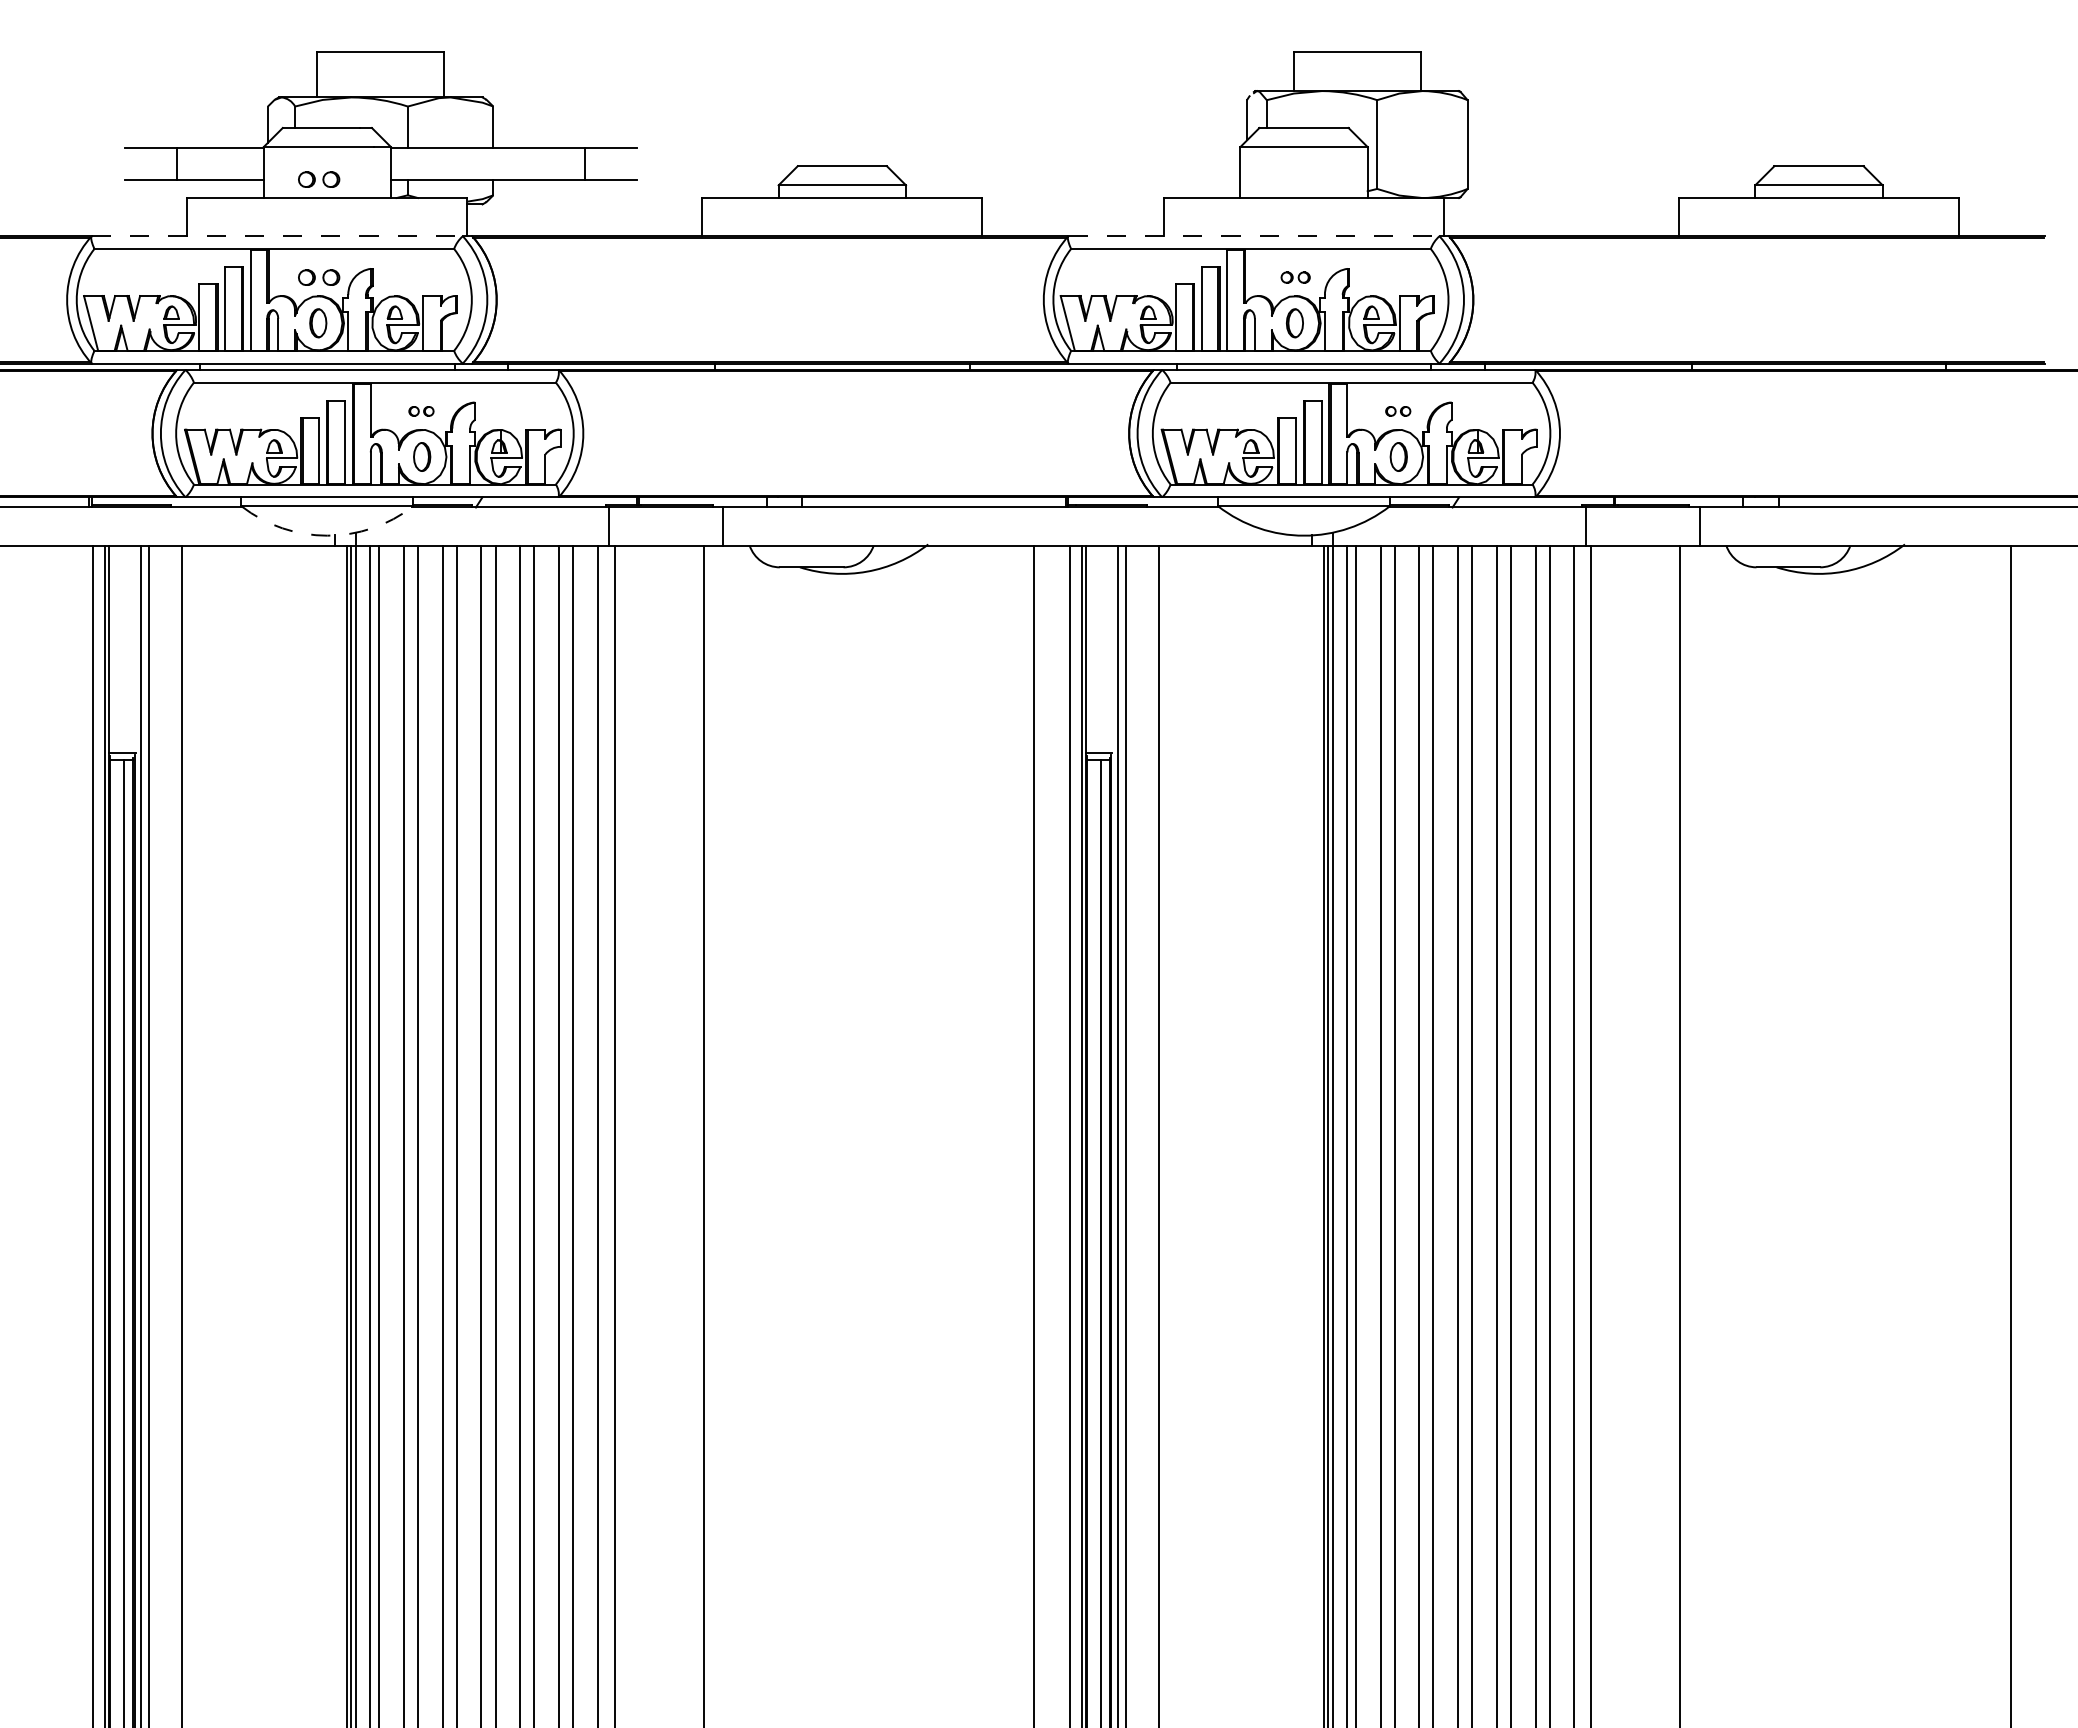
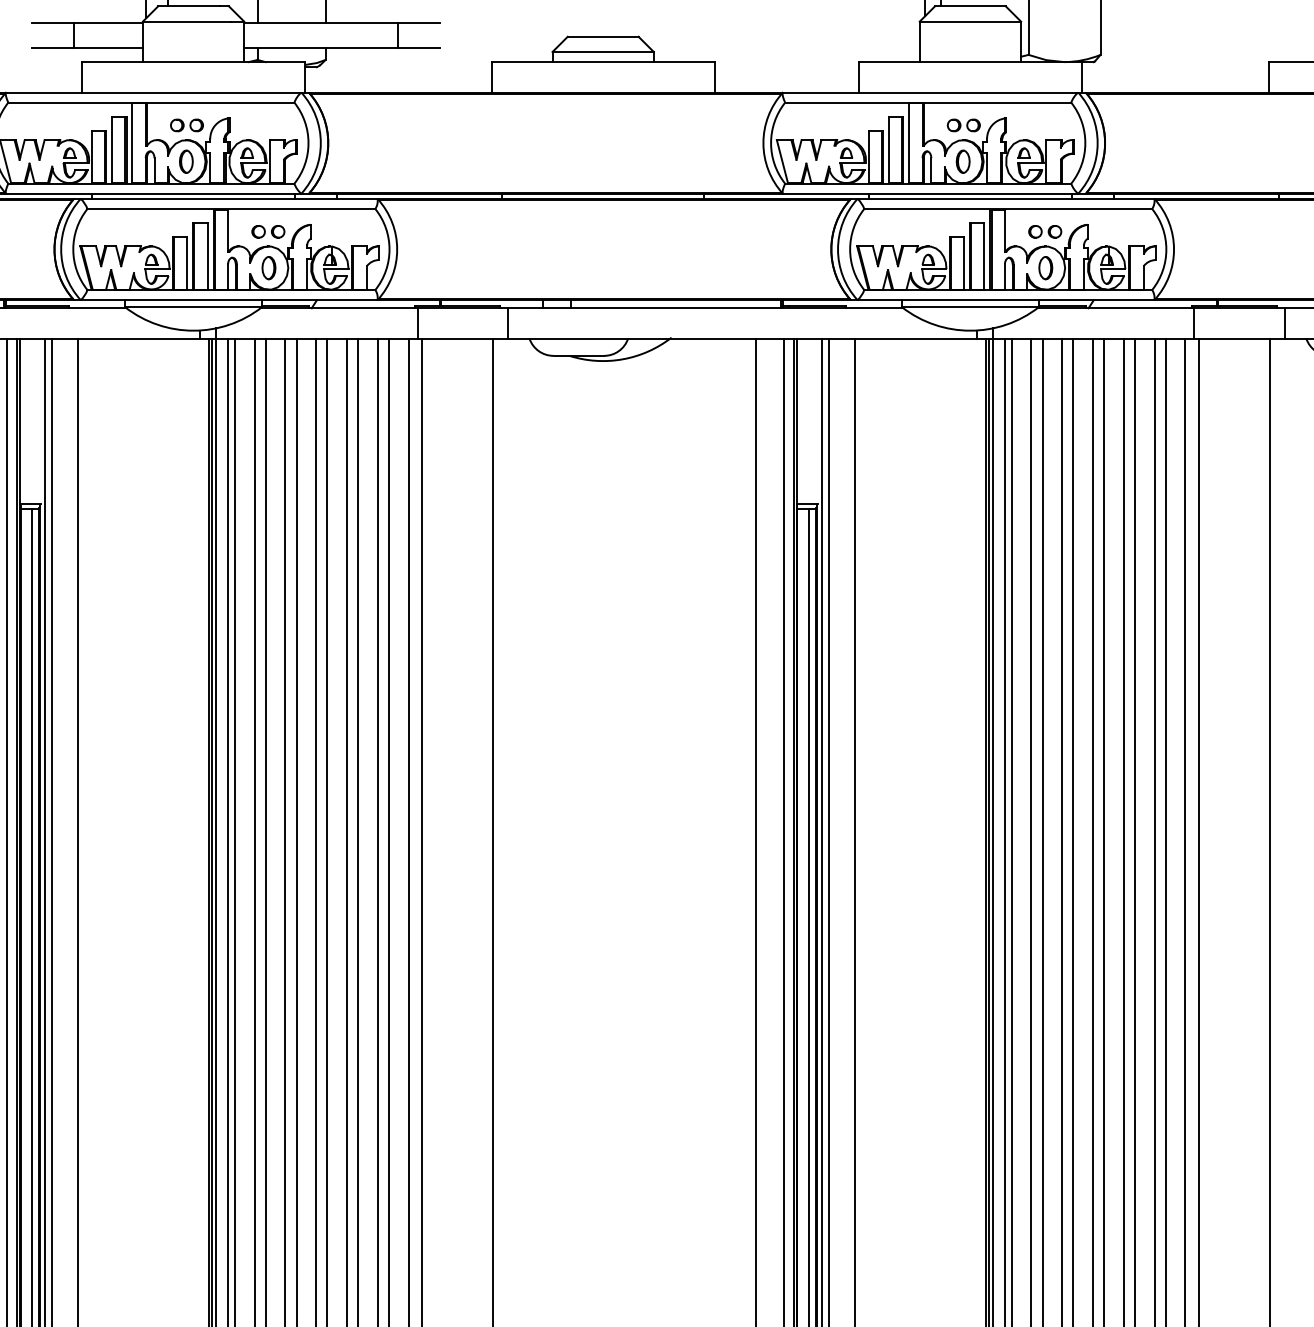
part: (319, 179) -> (187, 47), removed
line: (277, 236) -> (153, 92), dashed -> solid
line: (1254, 236) -> (931, 92), dashed -> solid
part: (1295, 277) -> (963, 125), size x1.43
part: (421, 411) -> (268, 231), size x1.67
part: (1398, 411) -> (1045, 231), size x1.67
arc: (327, 535) -> (193, 330), dashed -> solid

